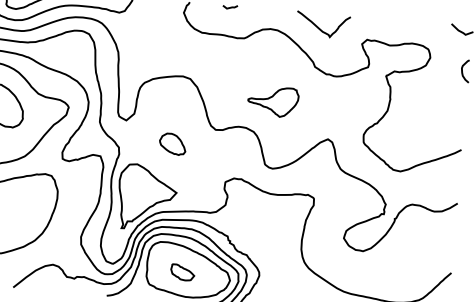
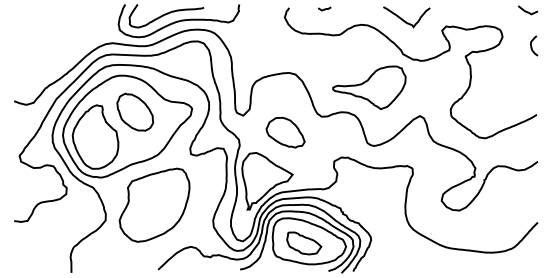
part: (273, 101) -> (369, 87), size x1.67
part: (172, 144) -> (285, 132), size x1.67
part: (182, 272) -> (304, 243), size x1.67

